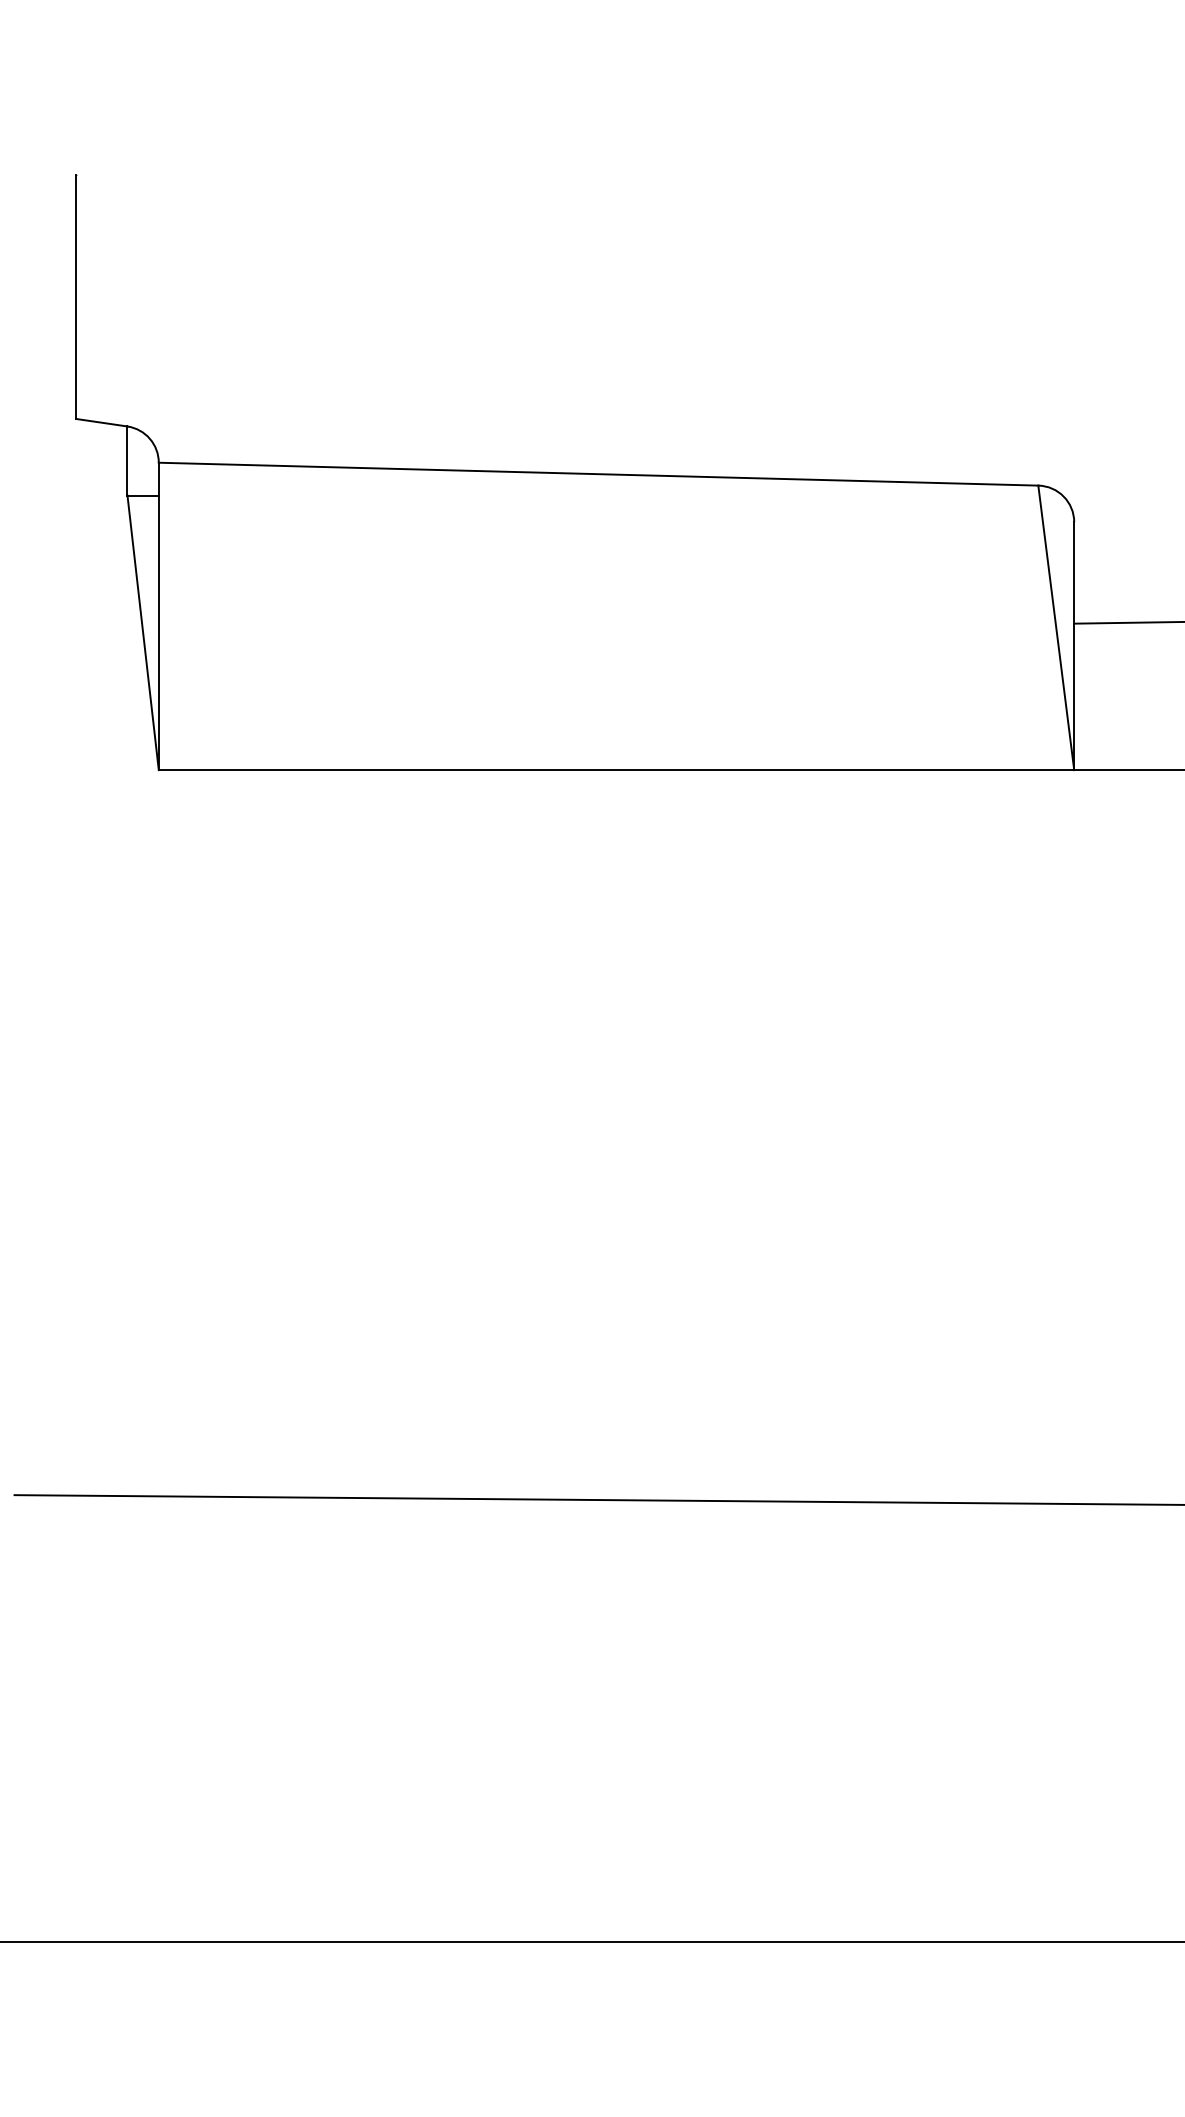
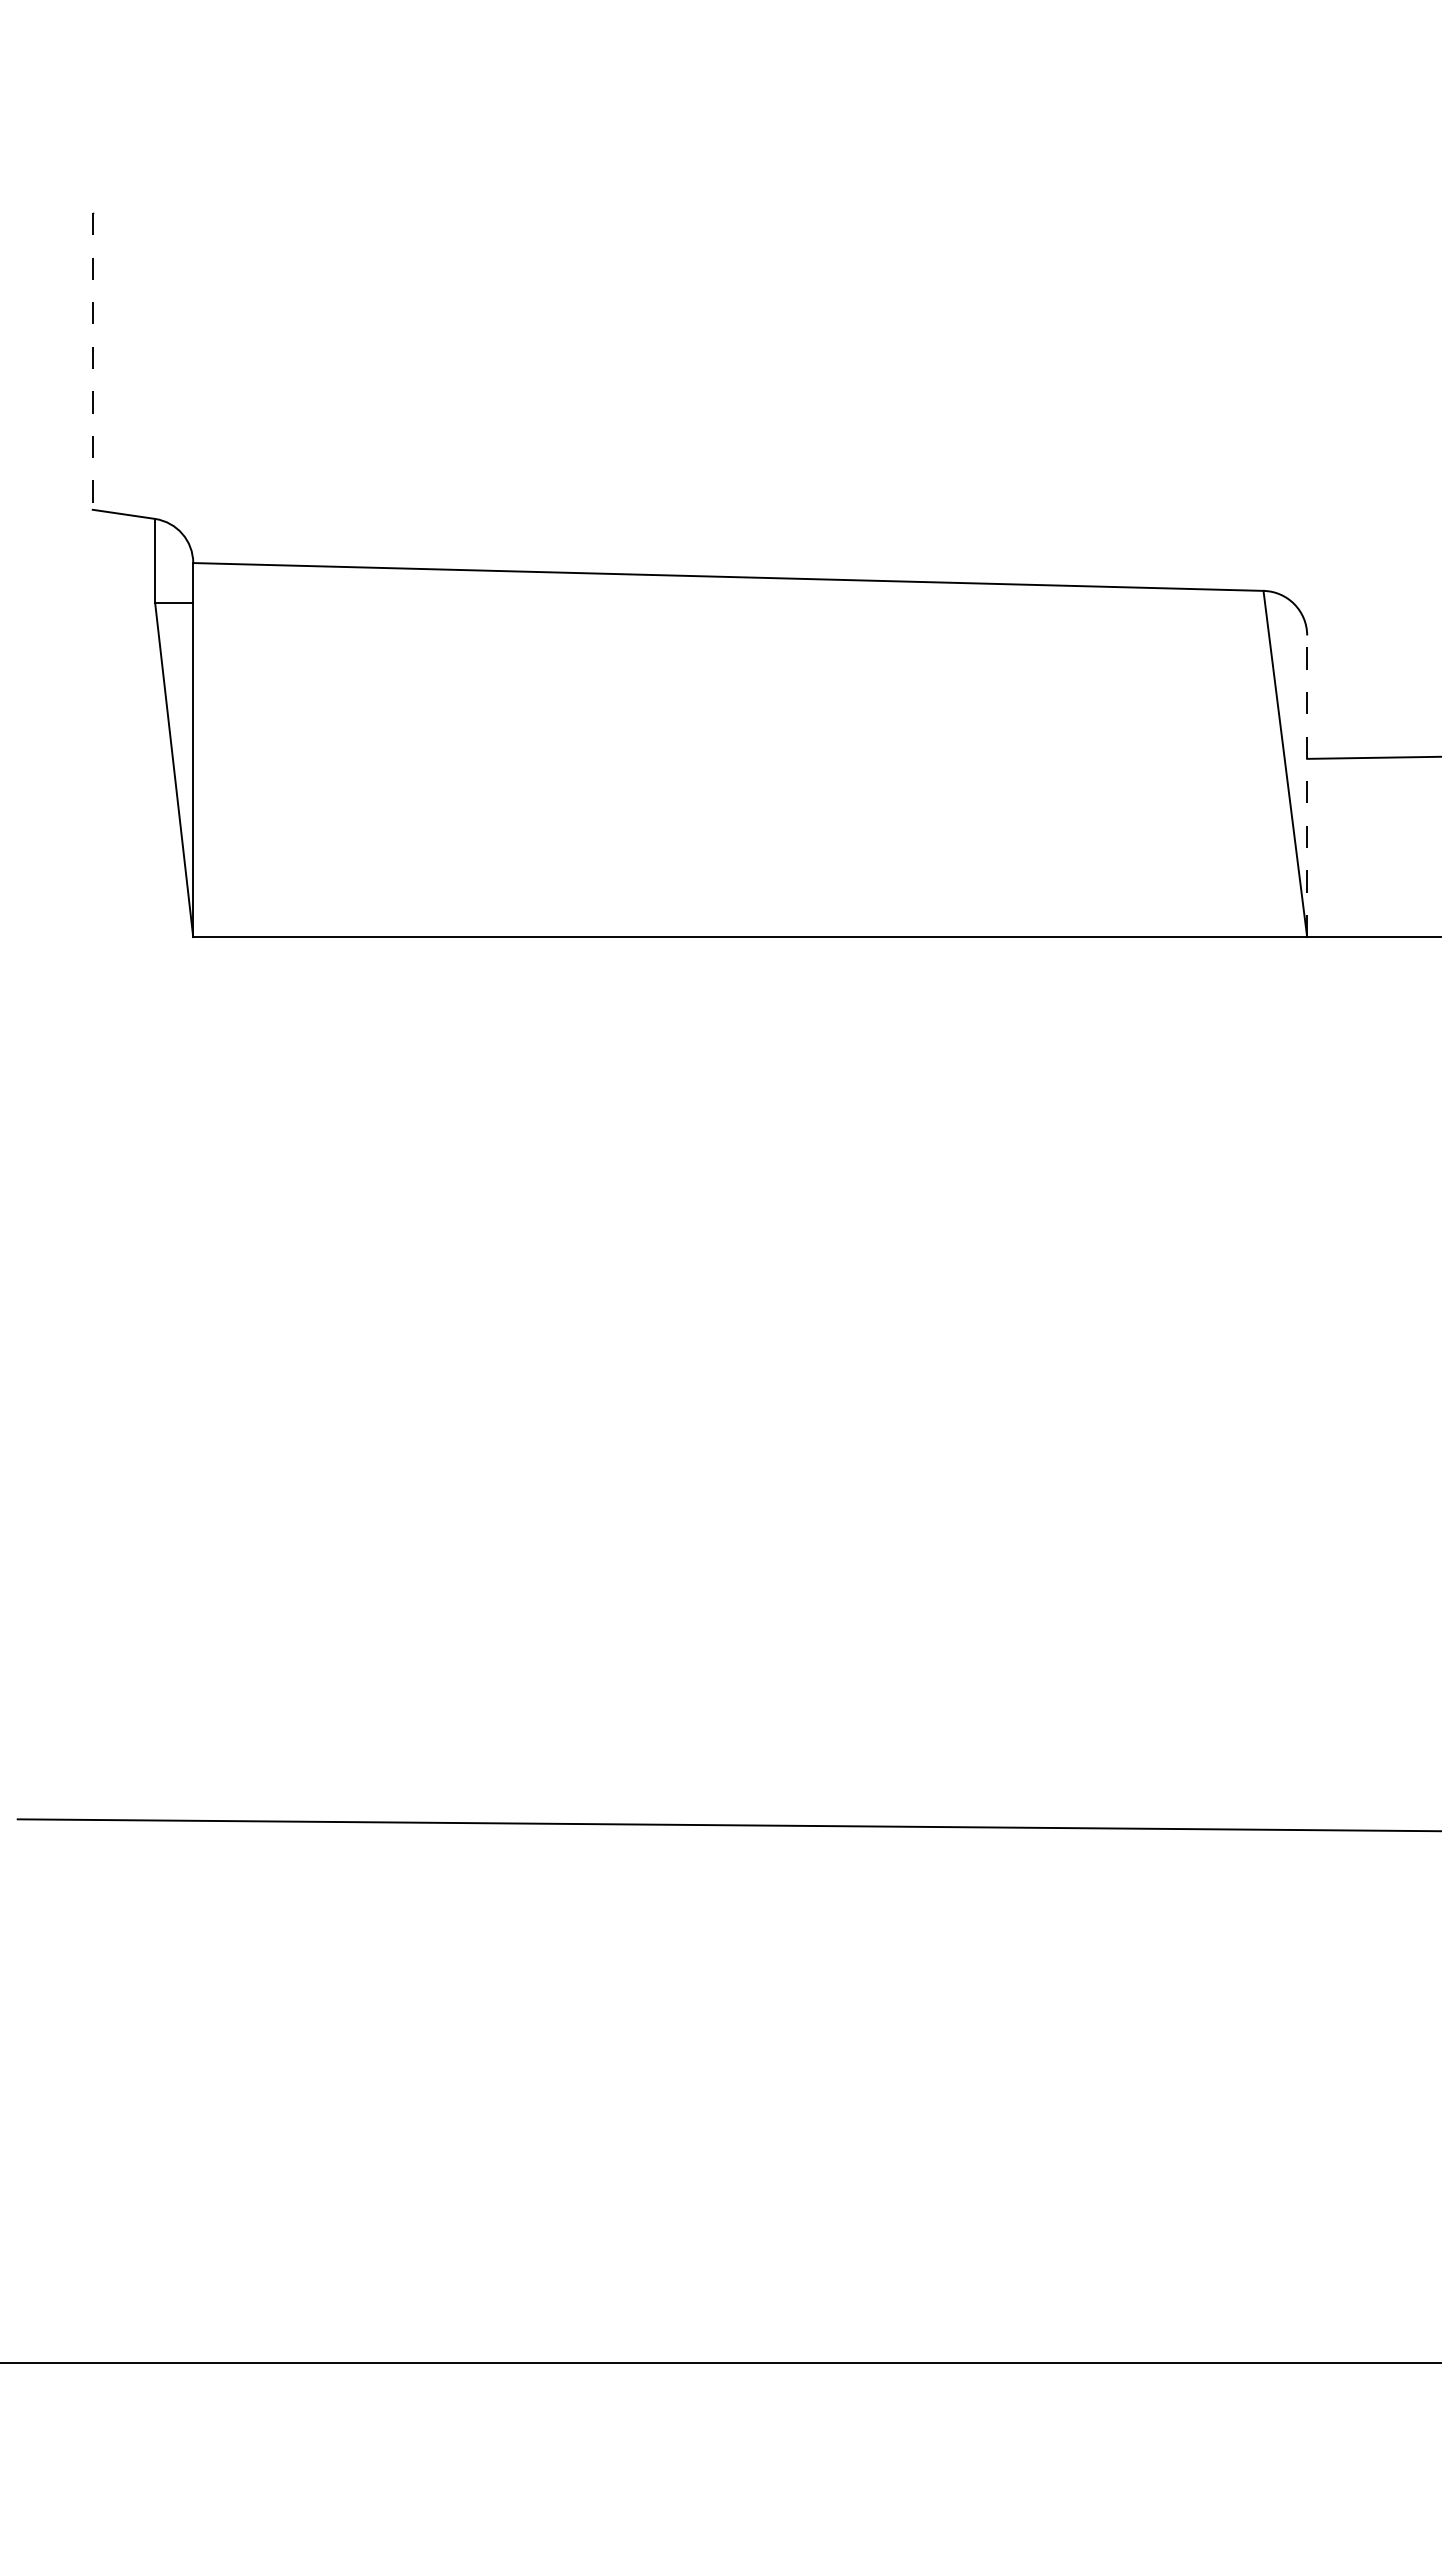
line: (75, 297) -> (92, 361), solid -> dashed
line: (1074, 646) -> (1307, 786), solid -> dashed

